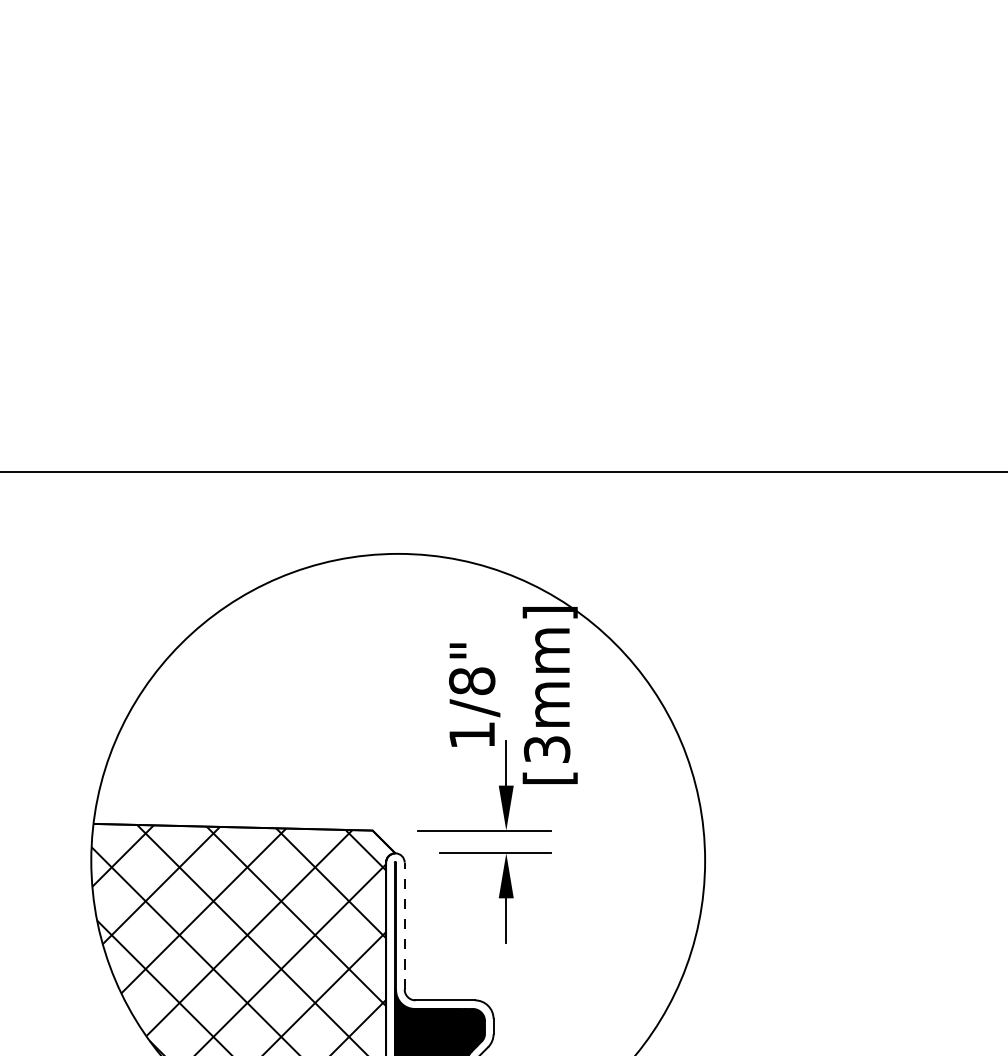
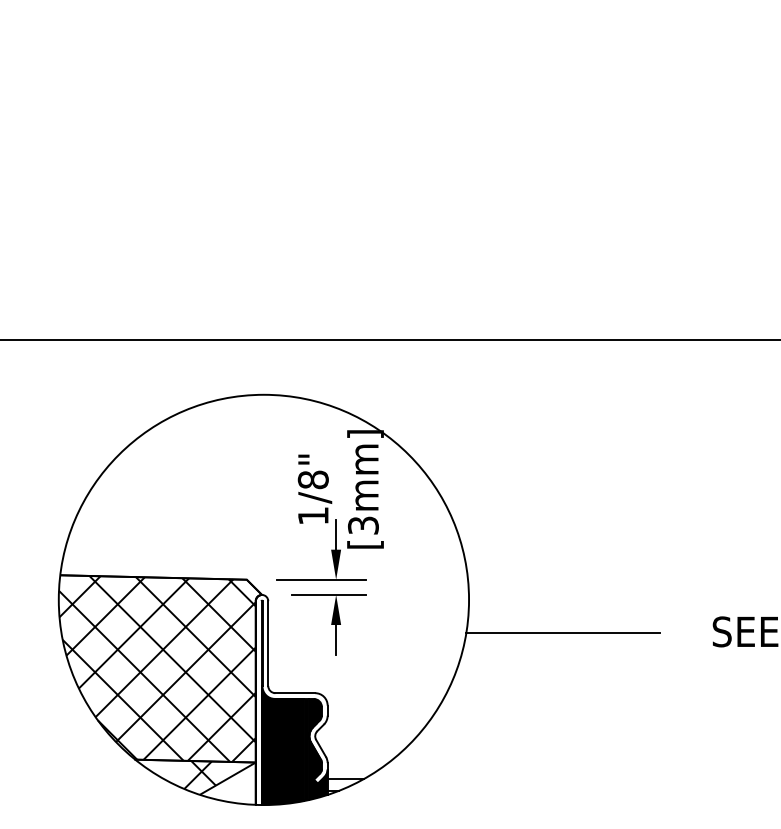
line: (846, 911) -> (563, 633), added
line: (405, 926) -> (268, 643), dashed -> solid

